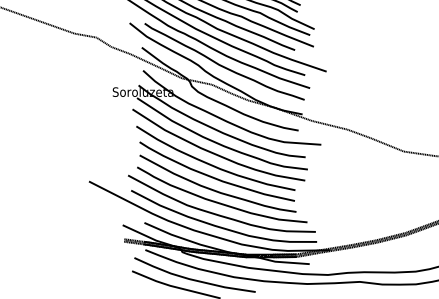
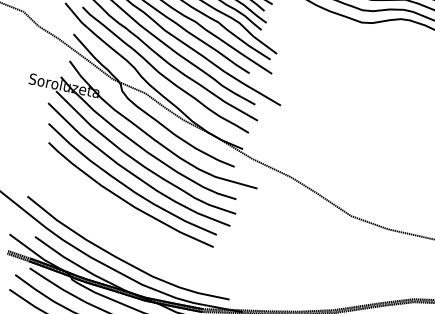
part: (221, 193) -> (130, 221), removed

